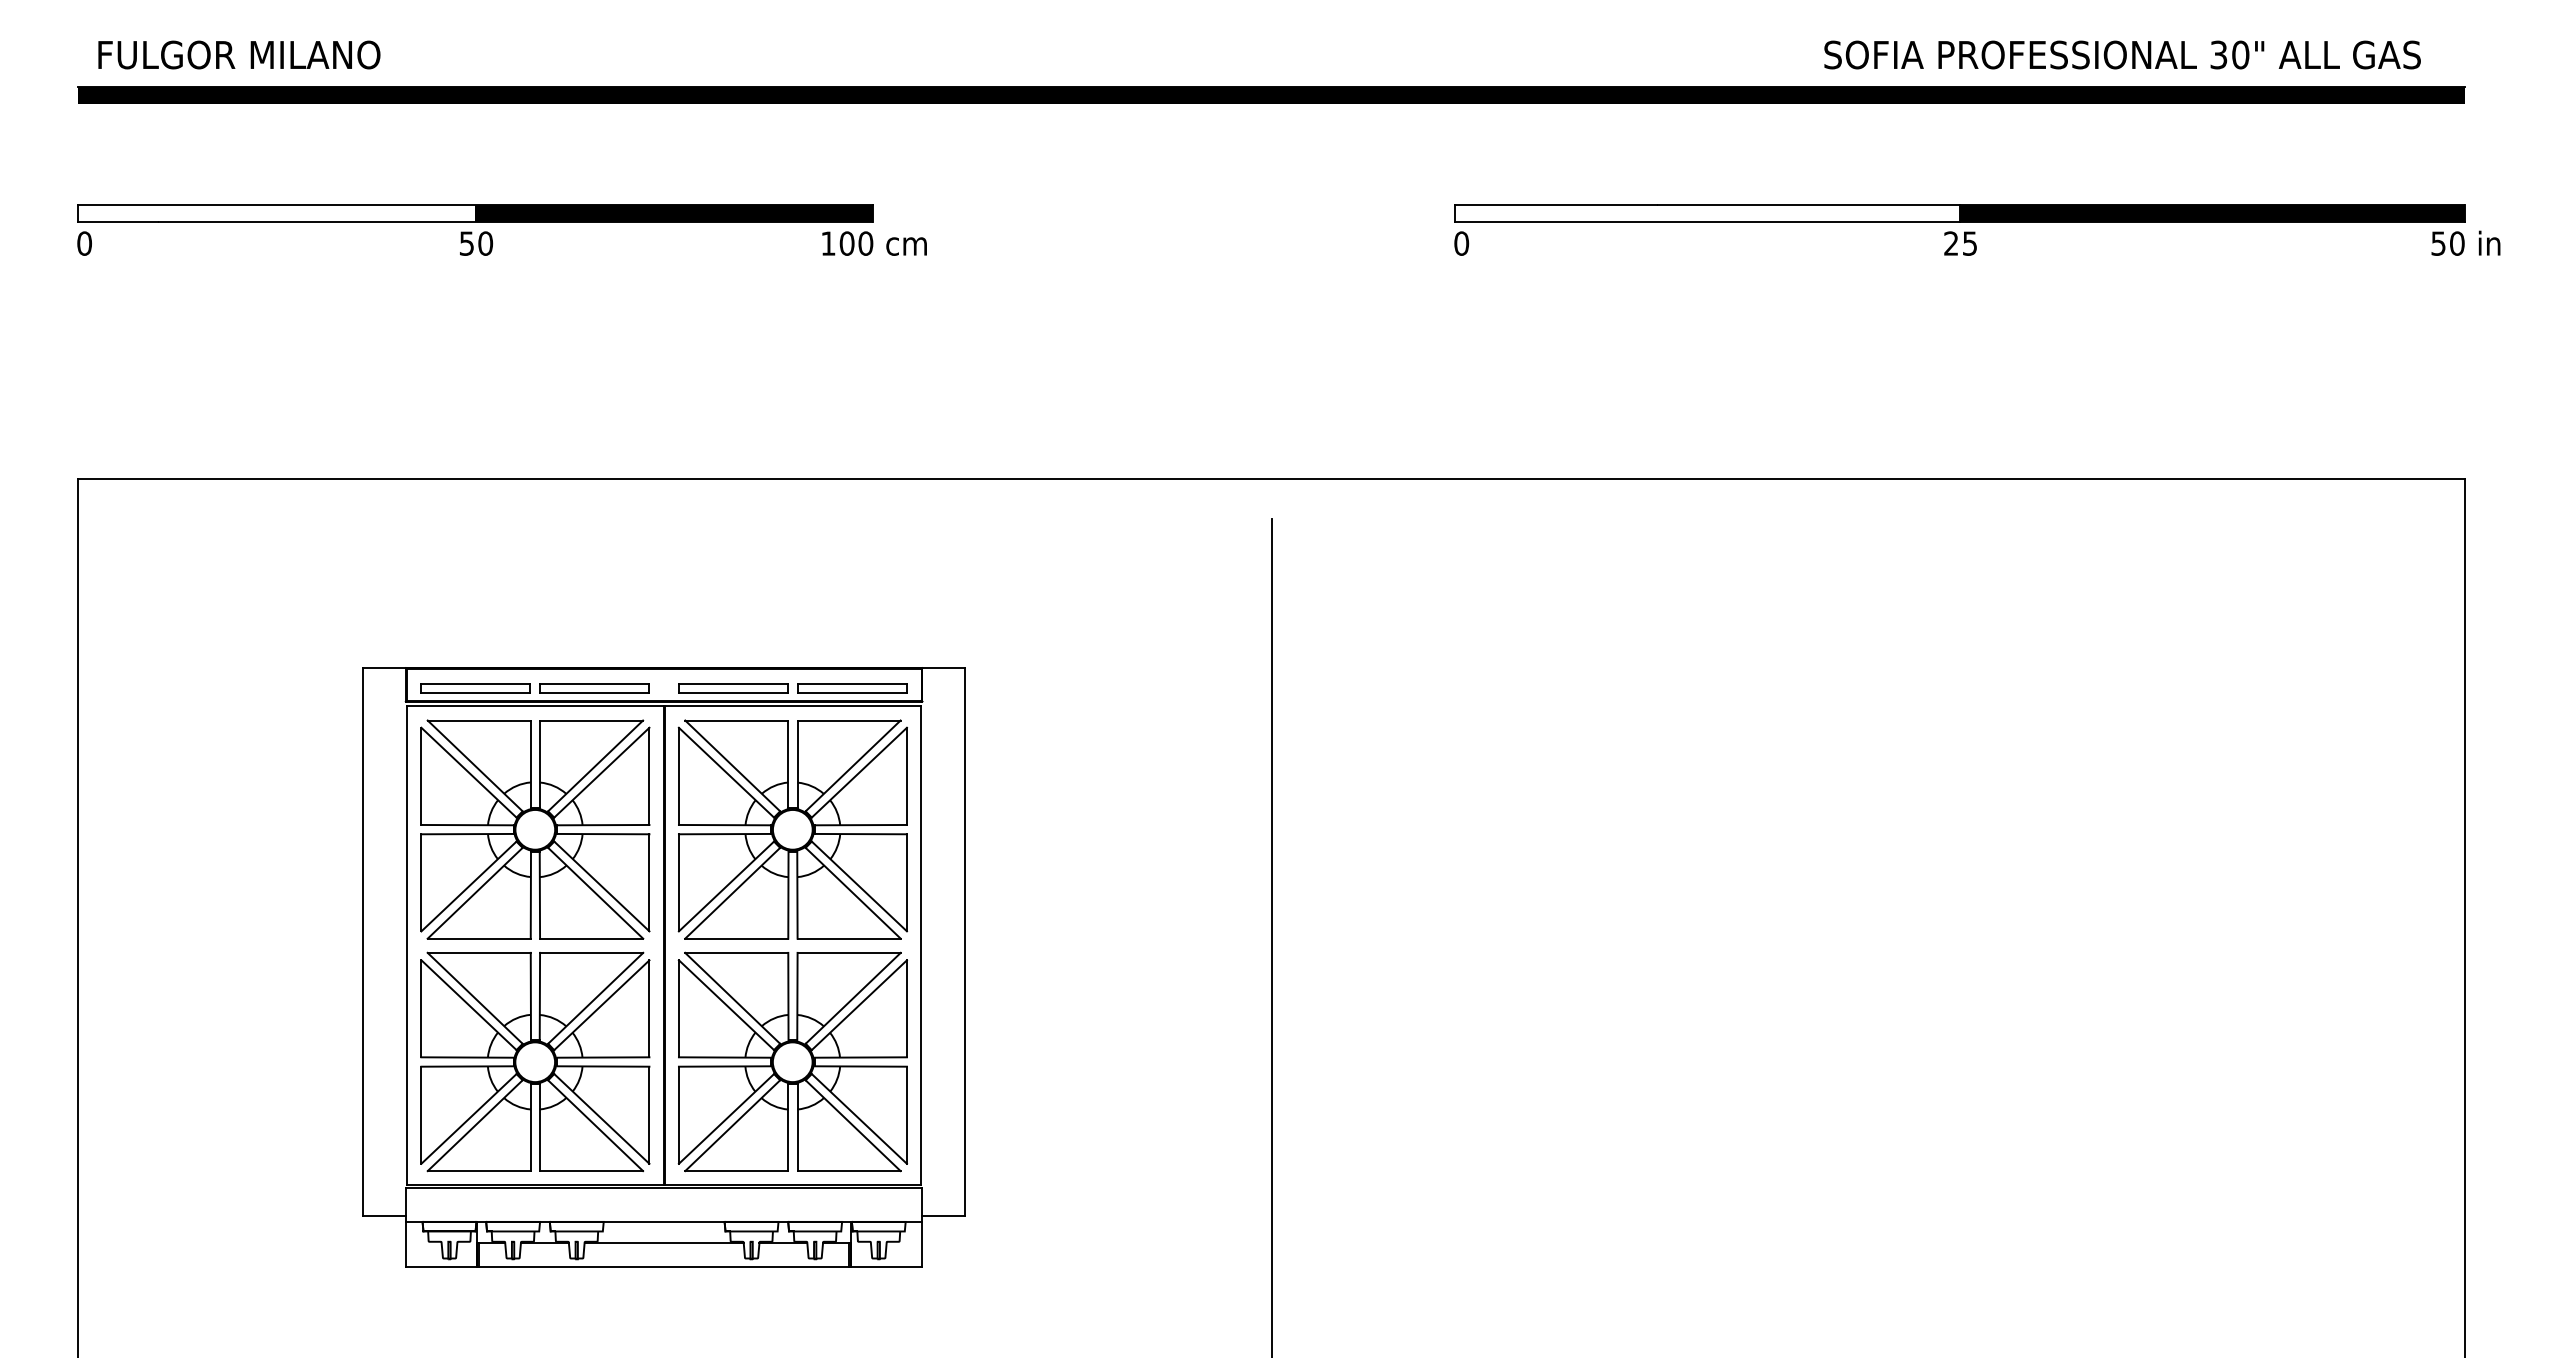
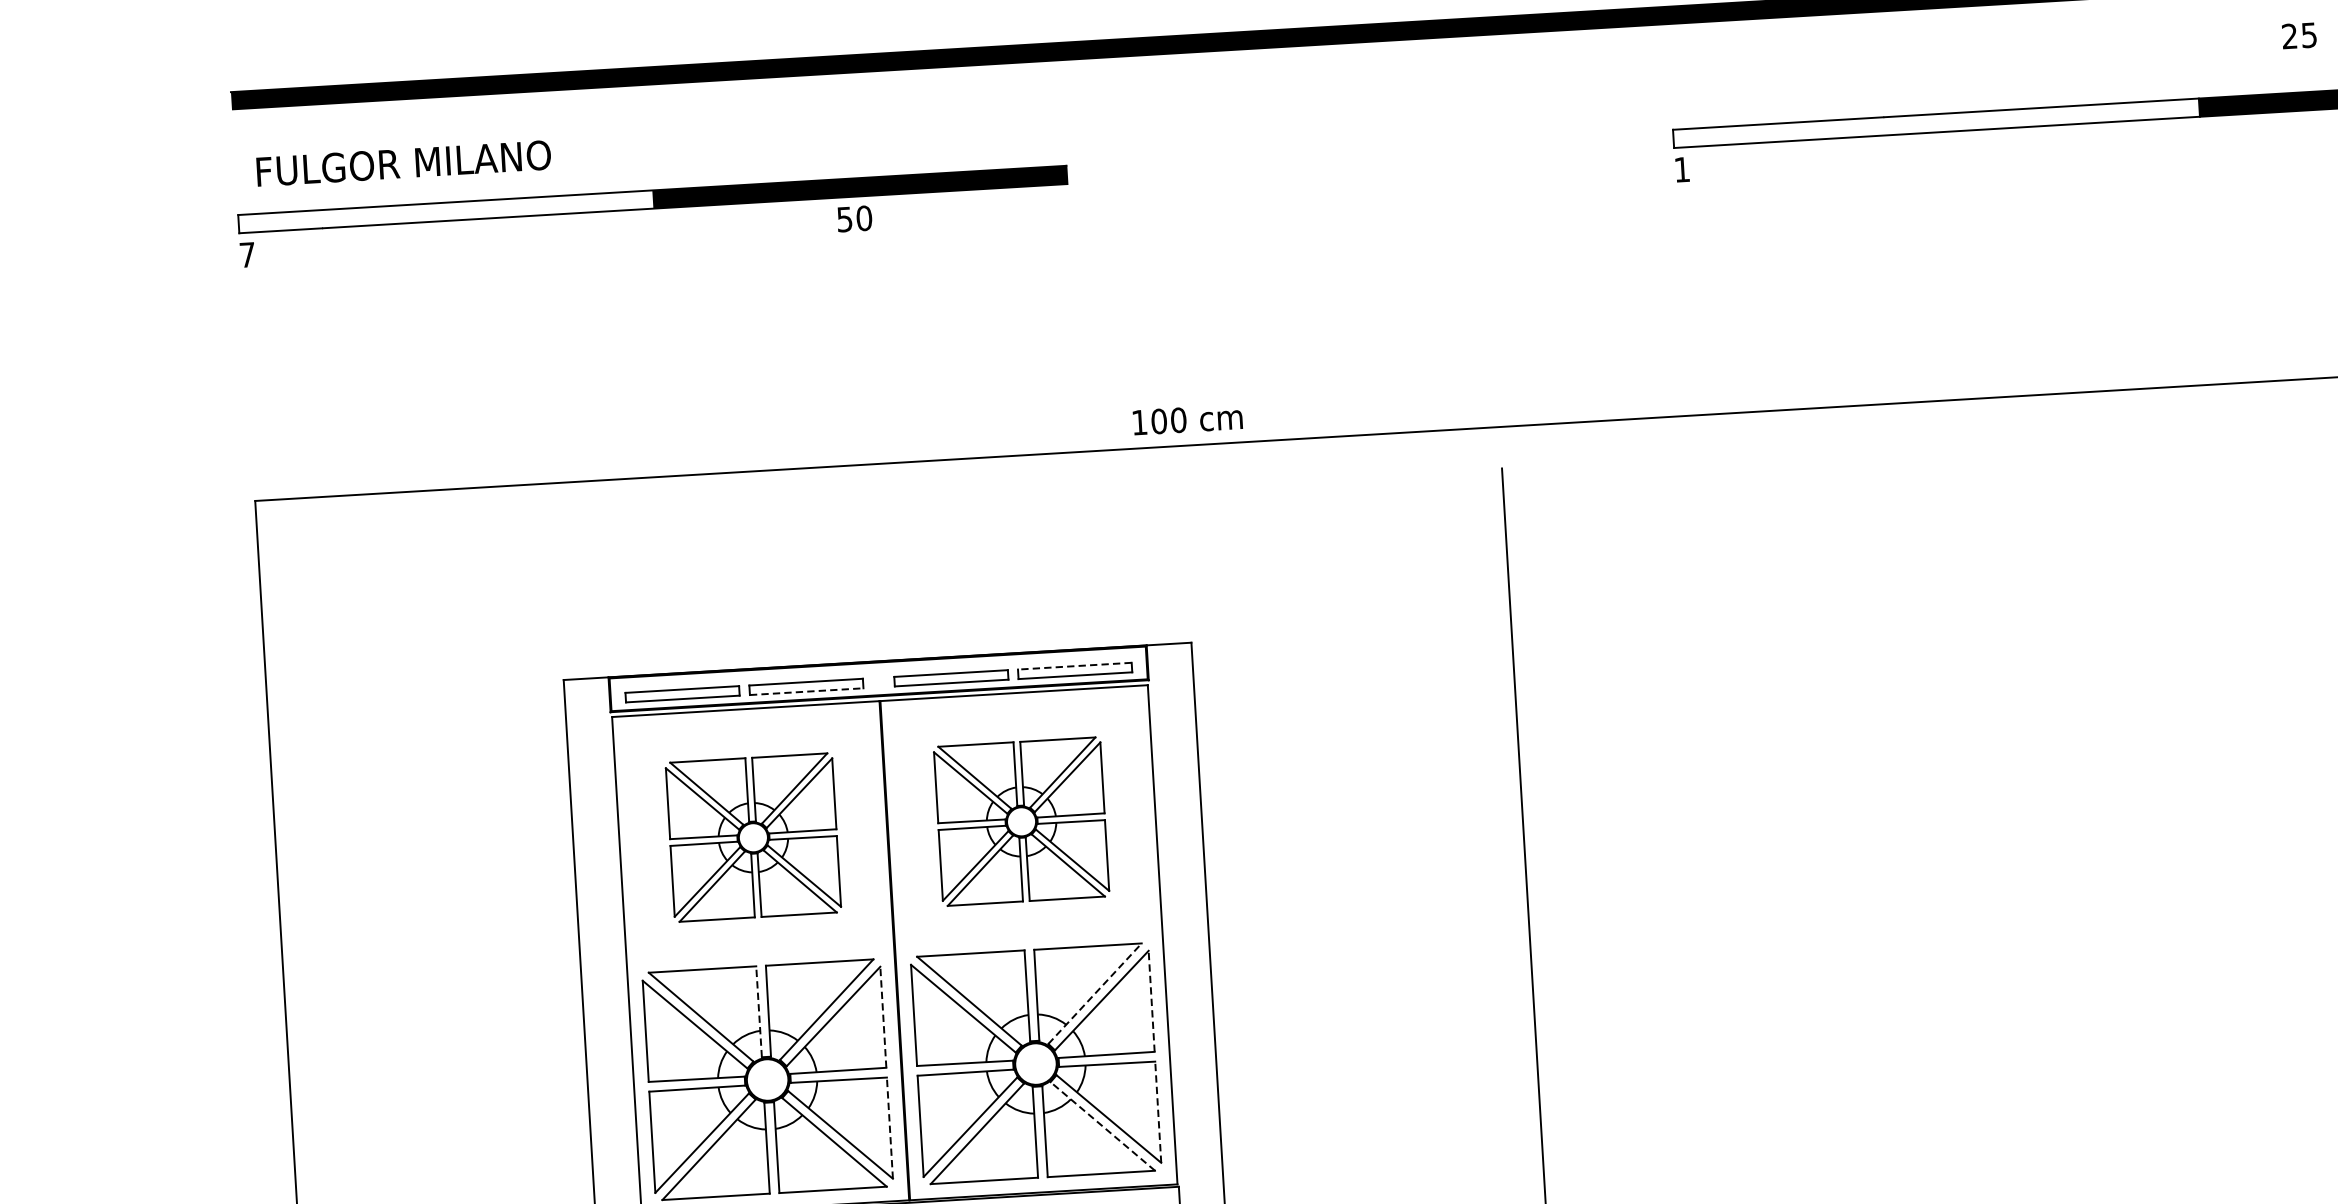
text: (239, 54) -> (403, 162), moved
text: (84, 243) -> (247, 254), 0 -> 7
text: (476, 243) -> (854, 218), moved
text: (874, 243) -> (1187, 419), moved
text: (1461, 243) -> (1682, 169), 0 -> 1
text: (1960, 243) -> (2299, 35), moved
line: (852, 683) -> (1074, 665), solid -> dashed
line: (595, 693) -> (807, 692), solid -> dashed
part: (535, 829) -> (753, 837), size x0.7
part: (792, 829) -> (1021, 821), size x0.7
line: (530, 996) -> (758, 1011), solid -> dashed
line: (853, 998) -> (1095, 993), solid -> dashed
line: (649, 1008) -> (883, 1016), solid -> dashed
line: (906, 1008) -> (1151, 1001), solid -> dashed
line: (649, 1115) -> (890, 1128), solid -> dashed
line: (906, 1115) -> (1157, 1112), solid -> dashed
line: (853, 1125) -> (1103, 1126), solid -> dashed

